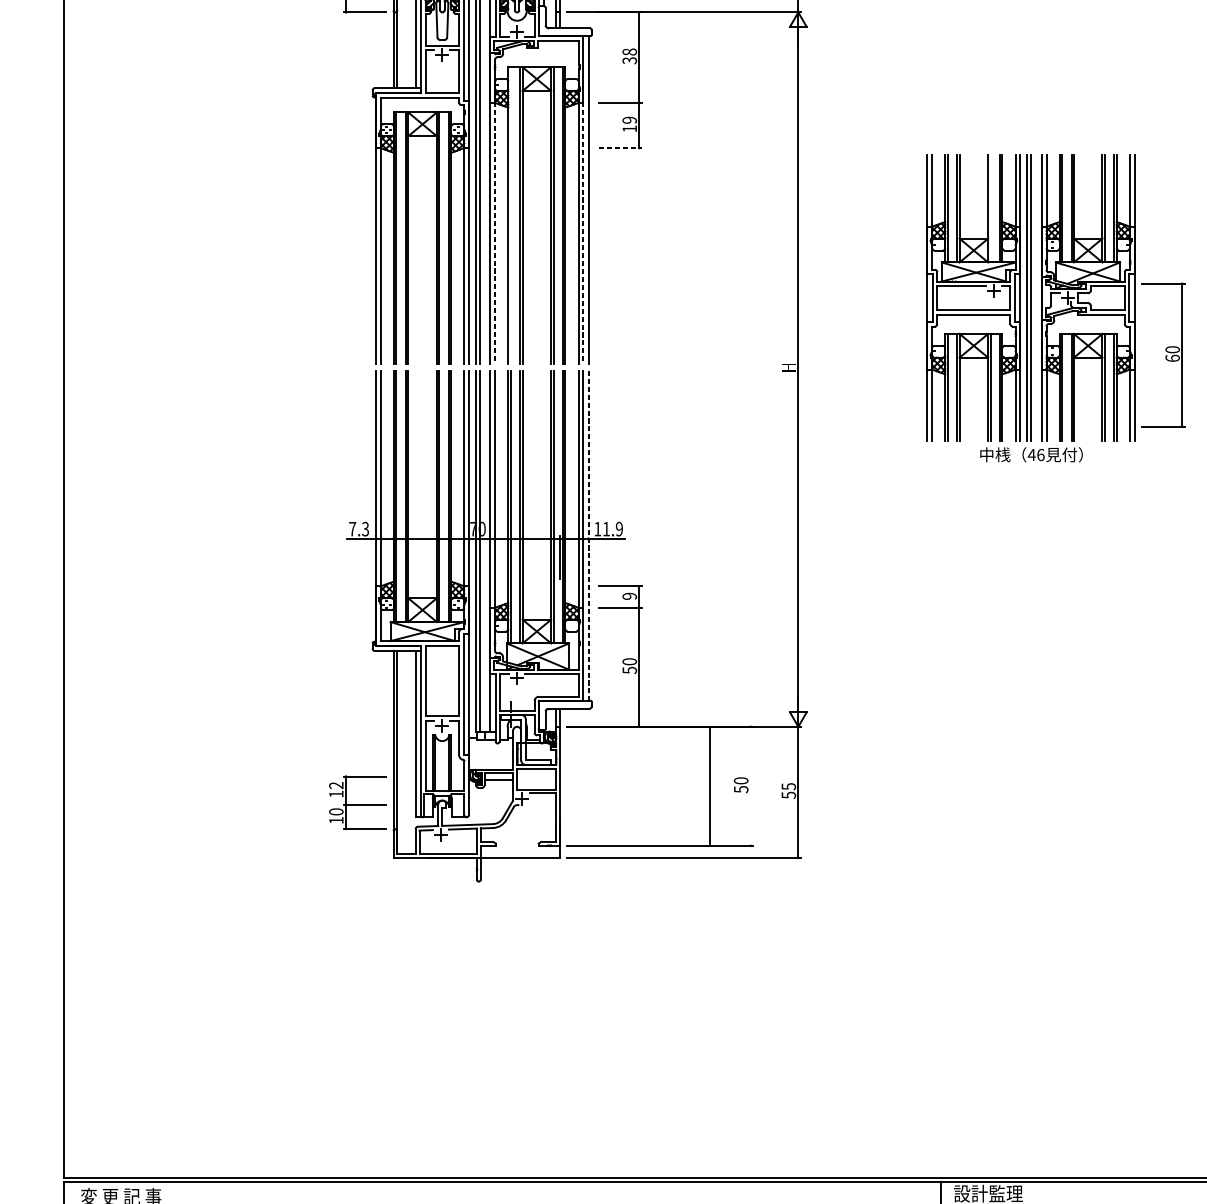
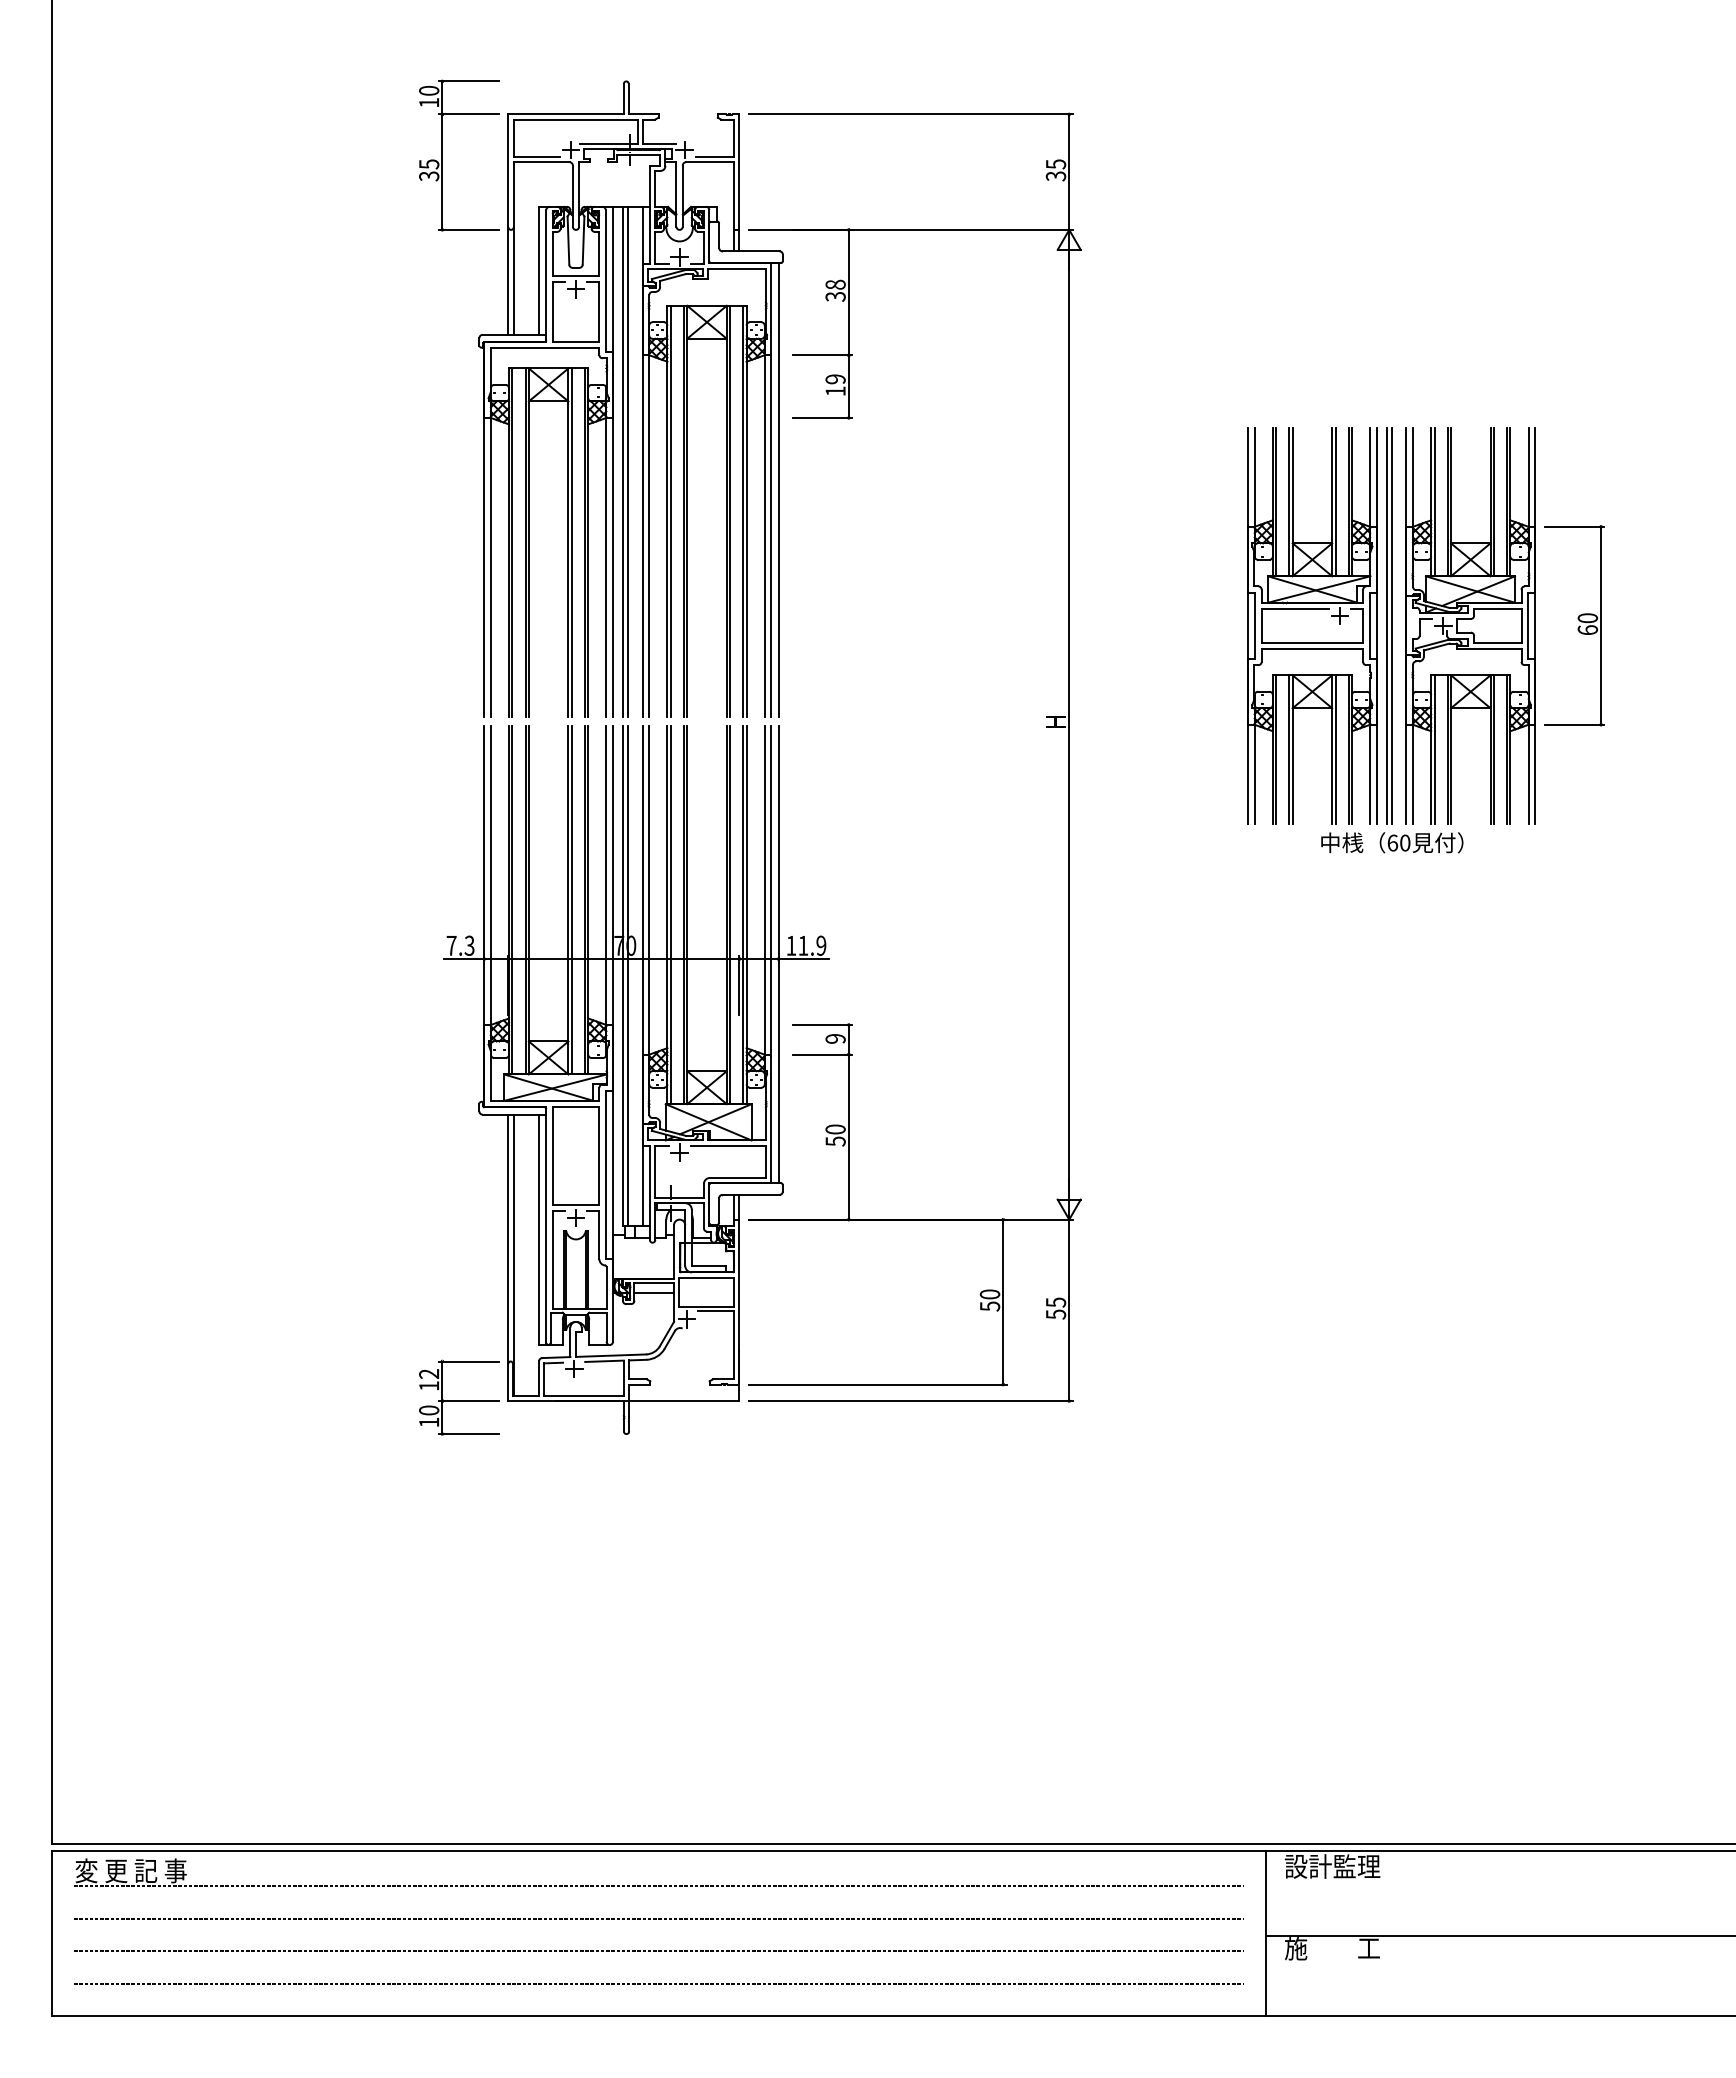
line: (620, 147) -> (822, 417), dashed -> solid
line: (990, 208) -> (1335, 501), added
line: (510, 214) -> (670, 510), added
line: (495, 233) -> (649, 535), dashed -> solid
line: (583, 233) -> (771, 535), dashed -> solid
part: (1163, 355) -> (1574, 625), moved
text: (1036, 454) -> (1398, 842), 46 -> 60
line: (588, 536) -> (778, 955), dashed -> solid
line: (709, 785) -> (1003, 1301), moved
part: (358, 802) -> (459, 1397), moved

